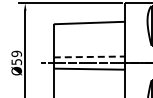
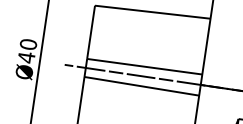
line: (89, 56) -> (144, 65), dashed -> solid
text: (16, 57) -> (27, 50), Ø59 -> Ø40

